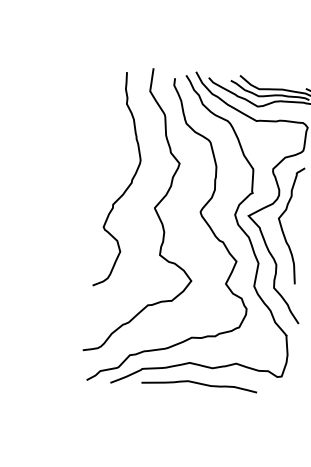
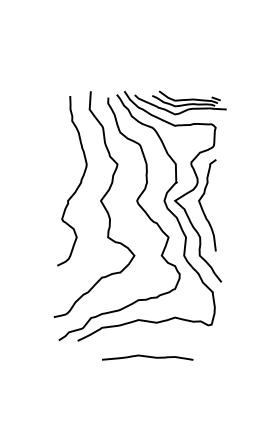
curve: (199, 384) -> (147, 357), moved

